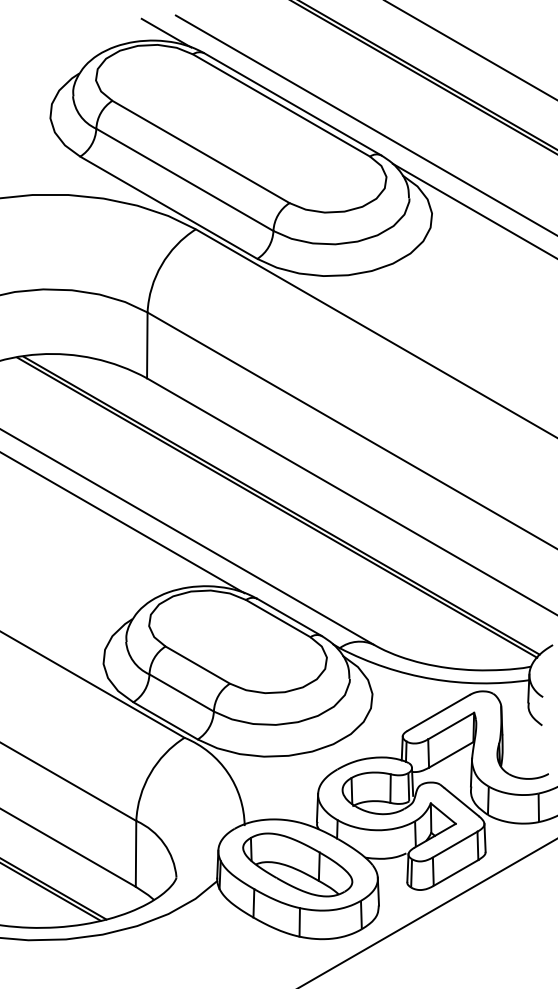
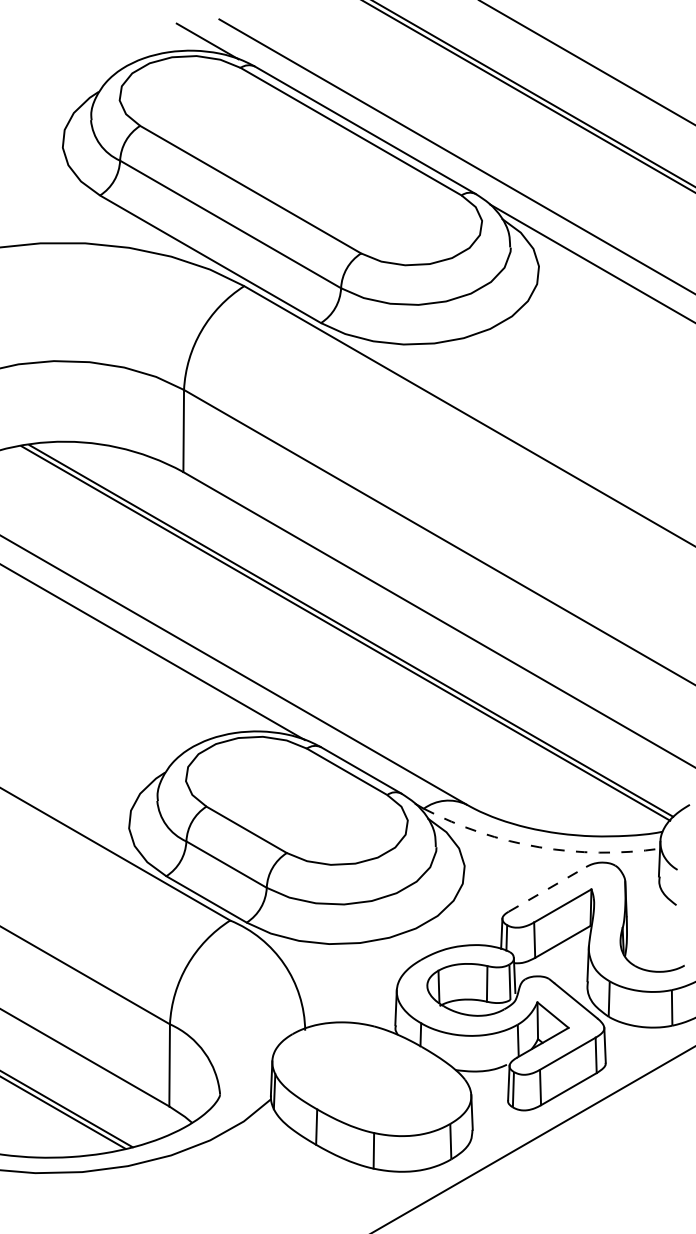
arc: (432, 679) -> (539, 847), solid -> dashed
line: (438, 712) -> (546, 888), solid -> dashed
part: (297, 864) -> (371, 1078), removed

